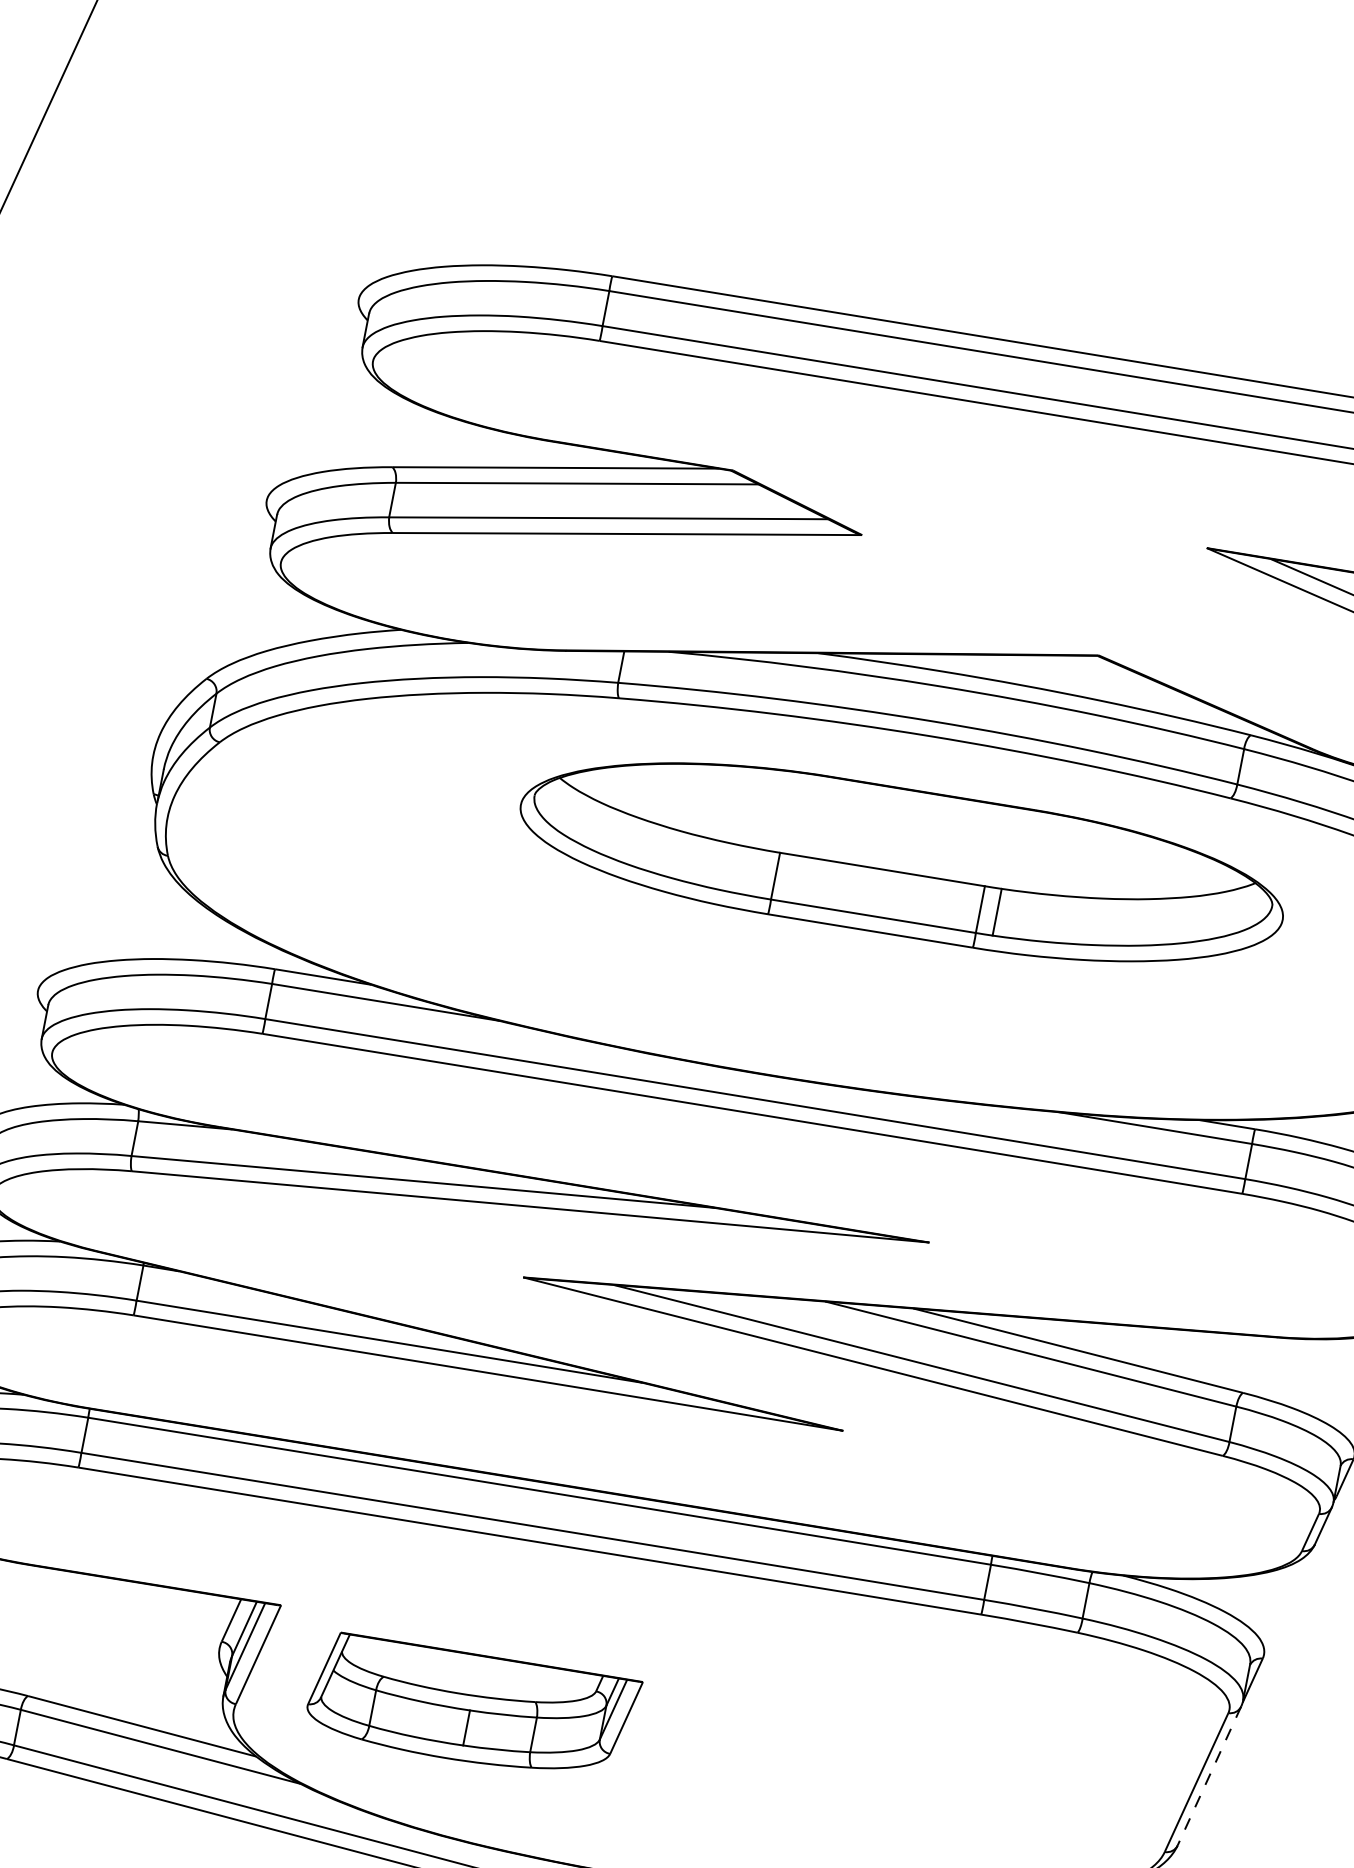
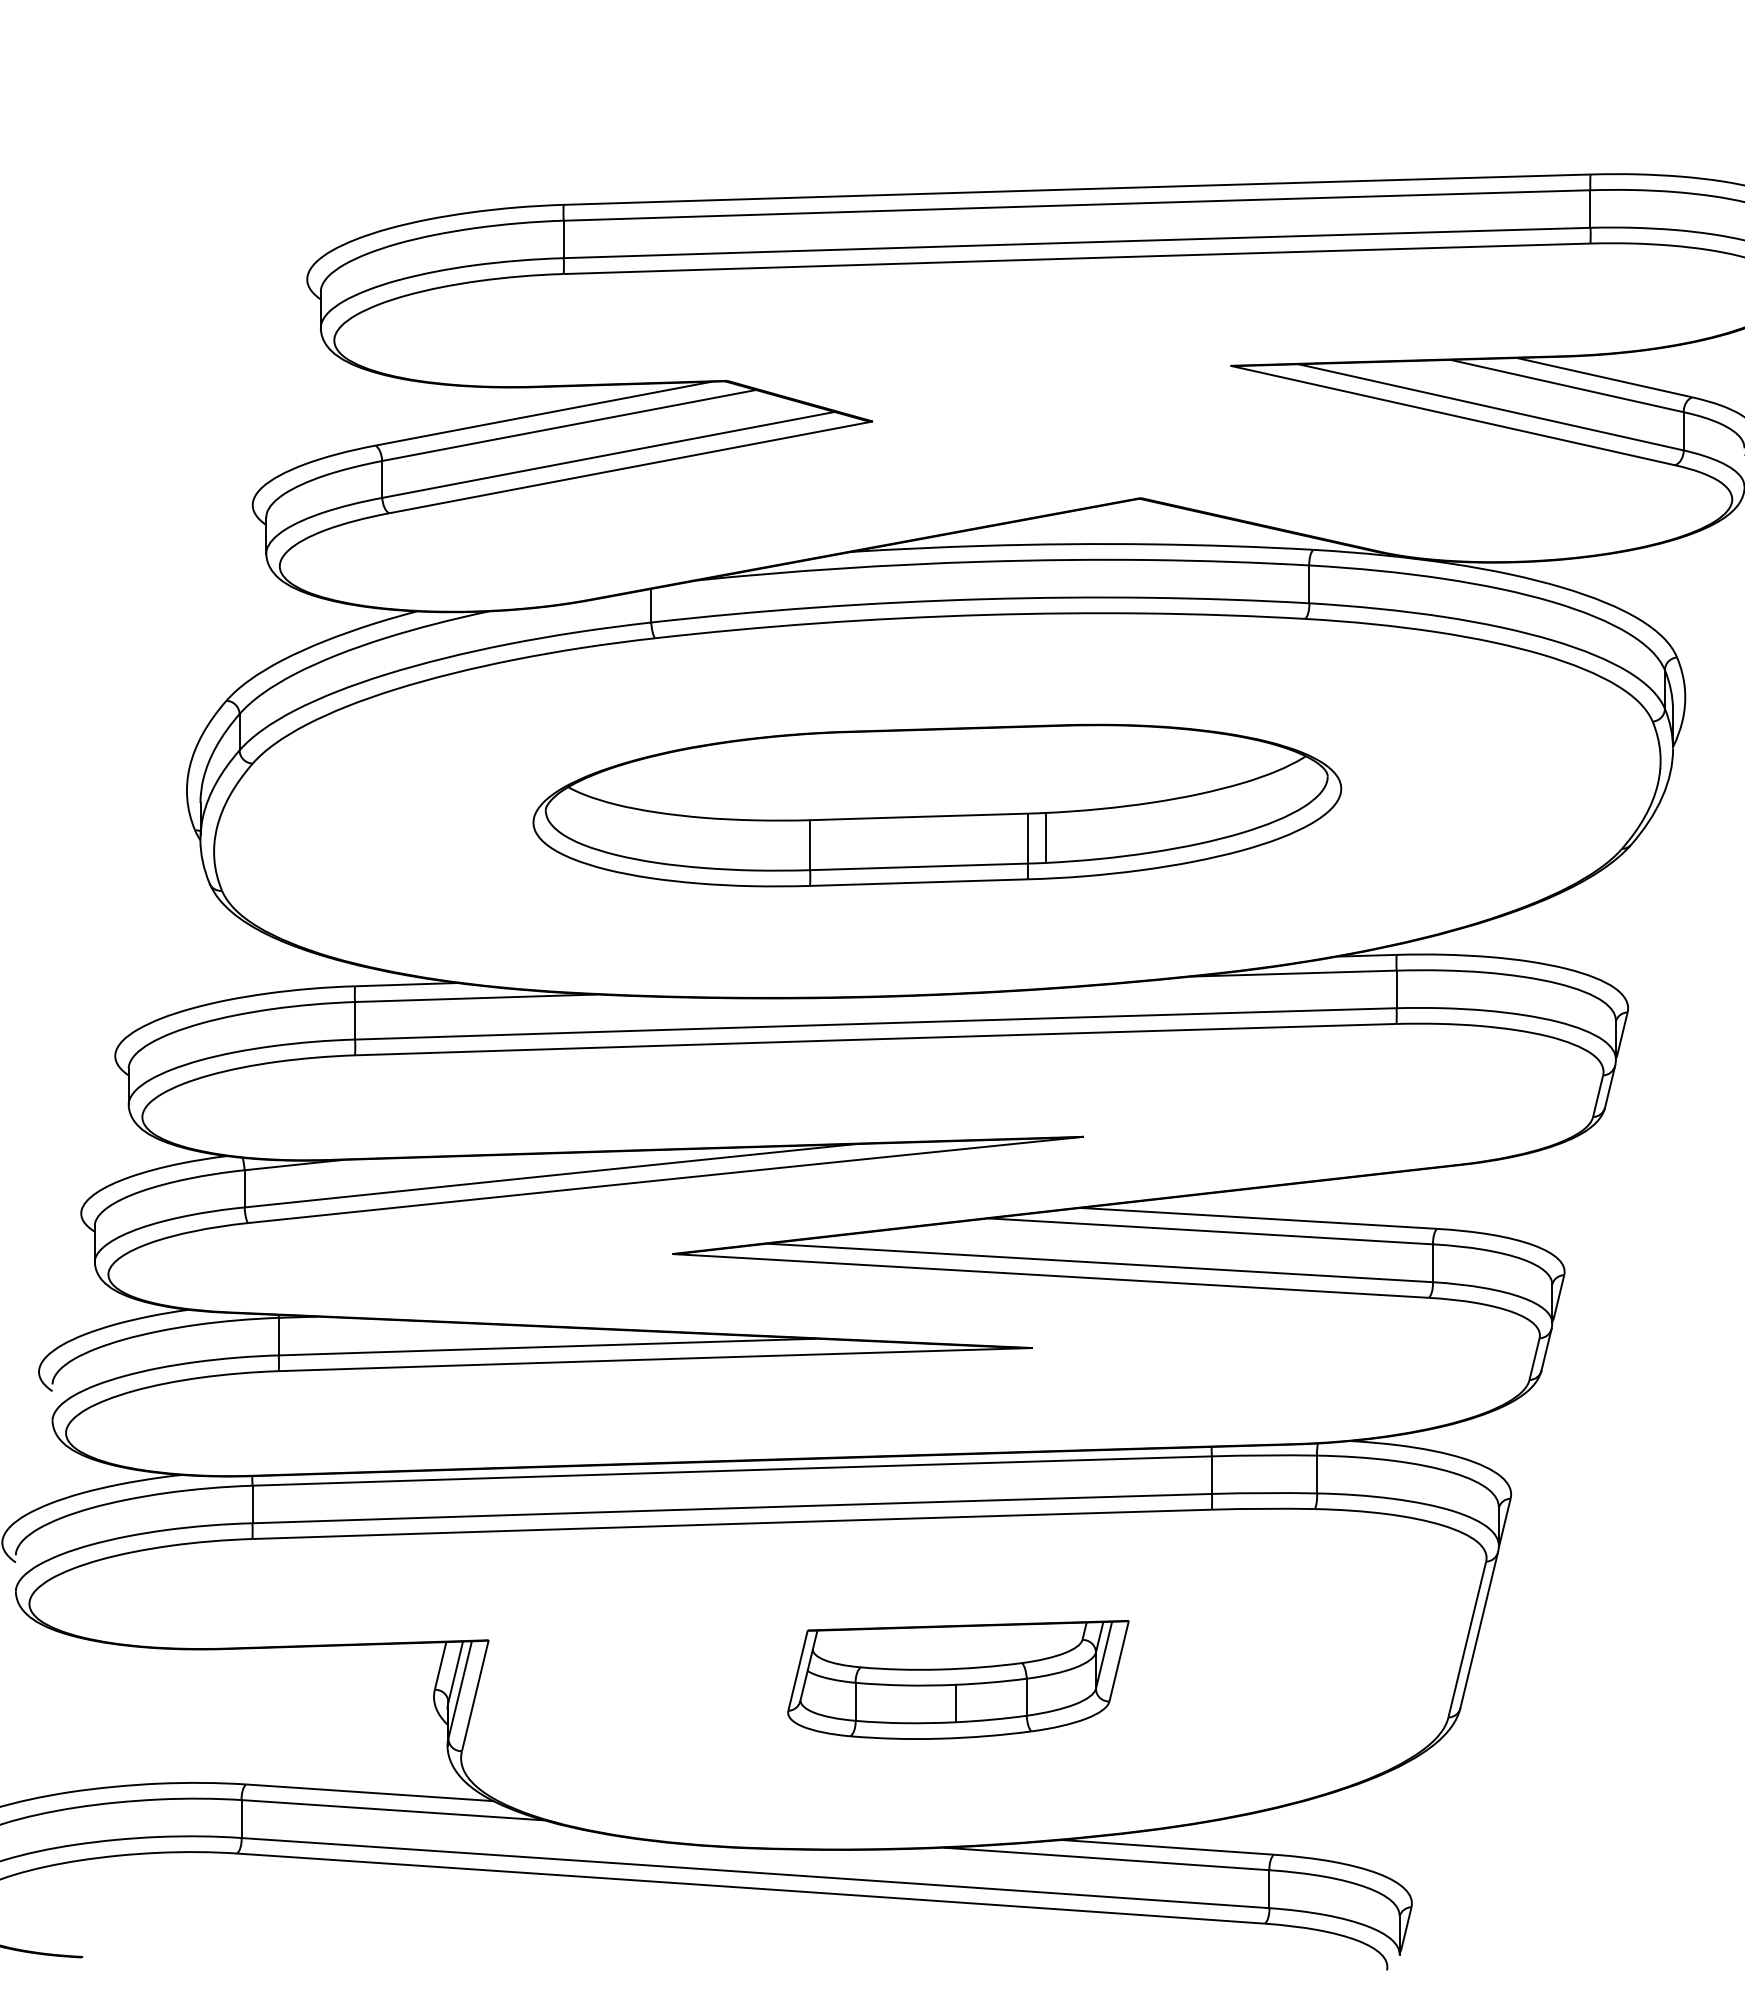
part: (901, 862) -> (937, 805), moved
part: (472, 1705) -> (958, 1679), moved
line: (1209, 1776) -> (1479, 1630), dashed -> solid

